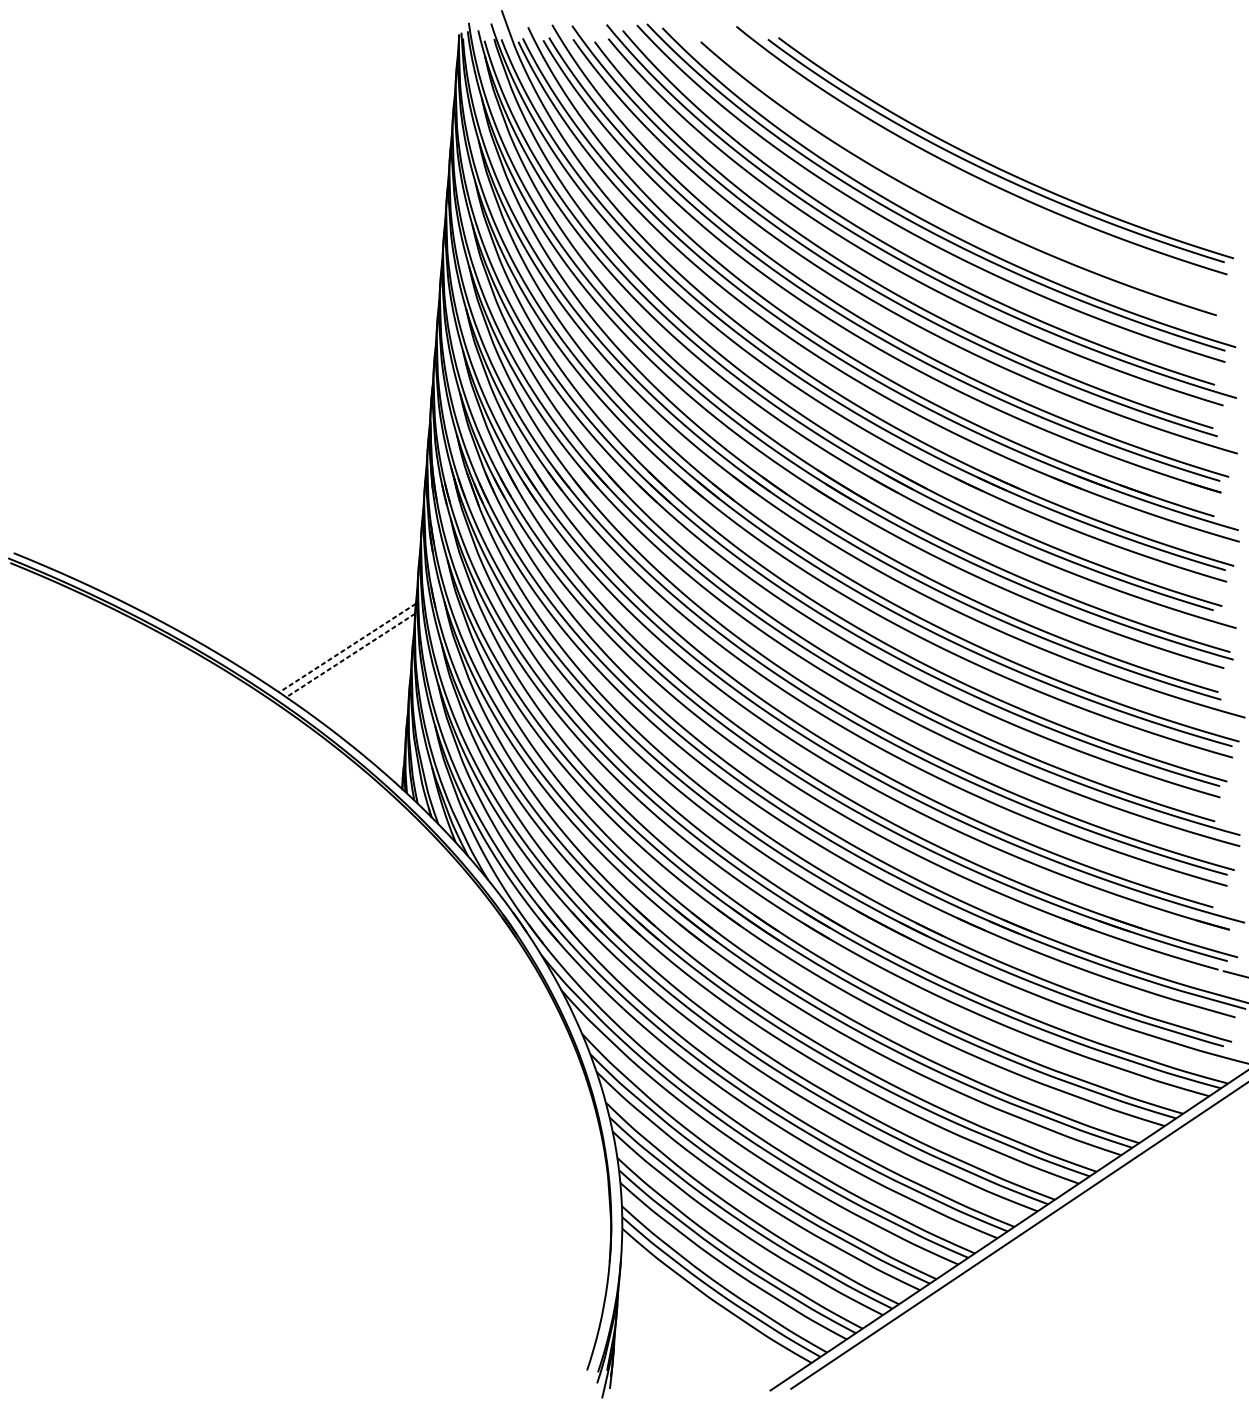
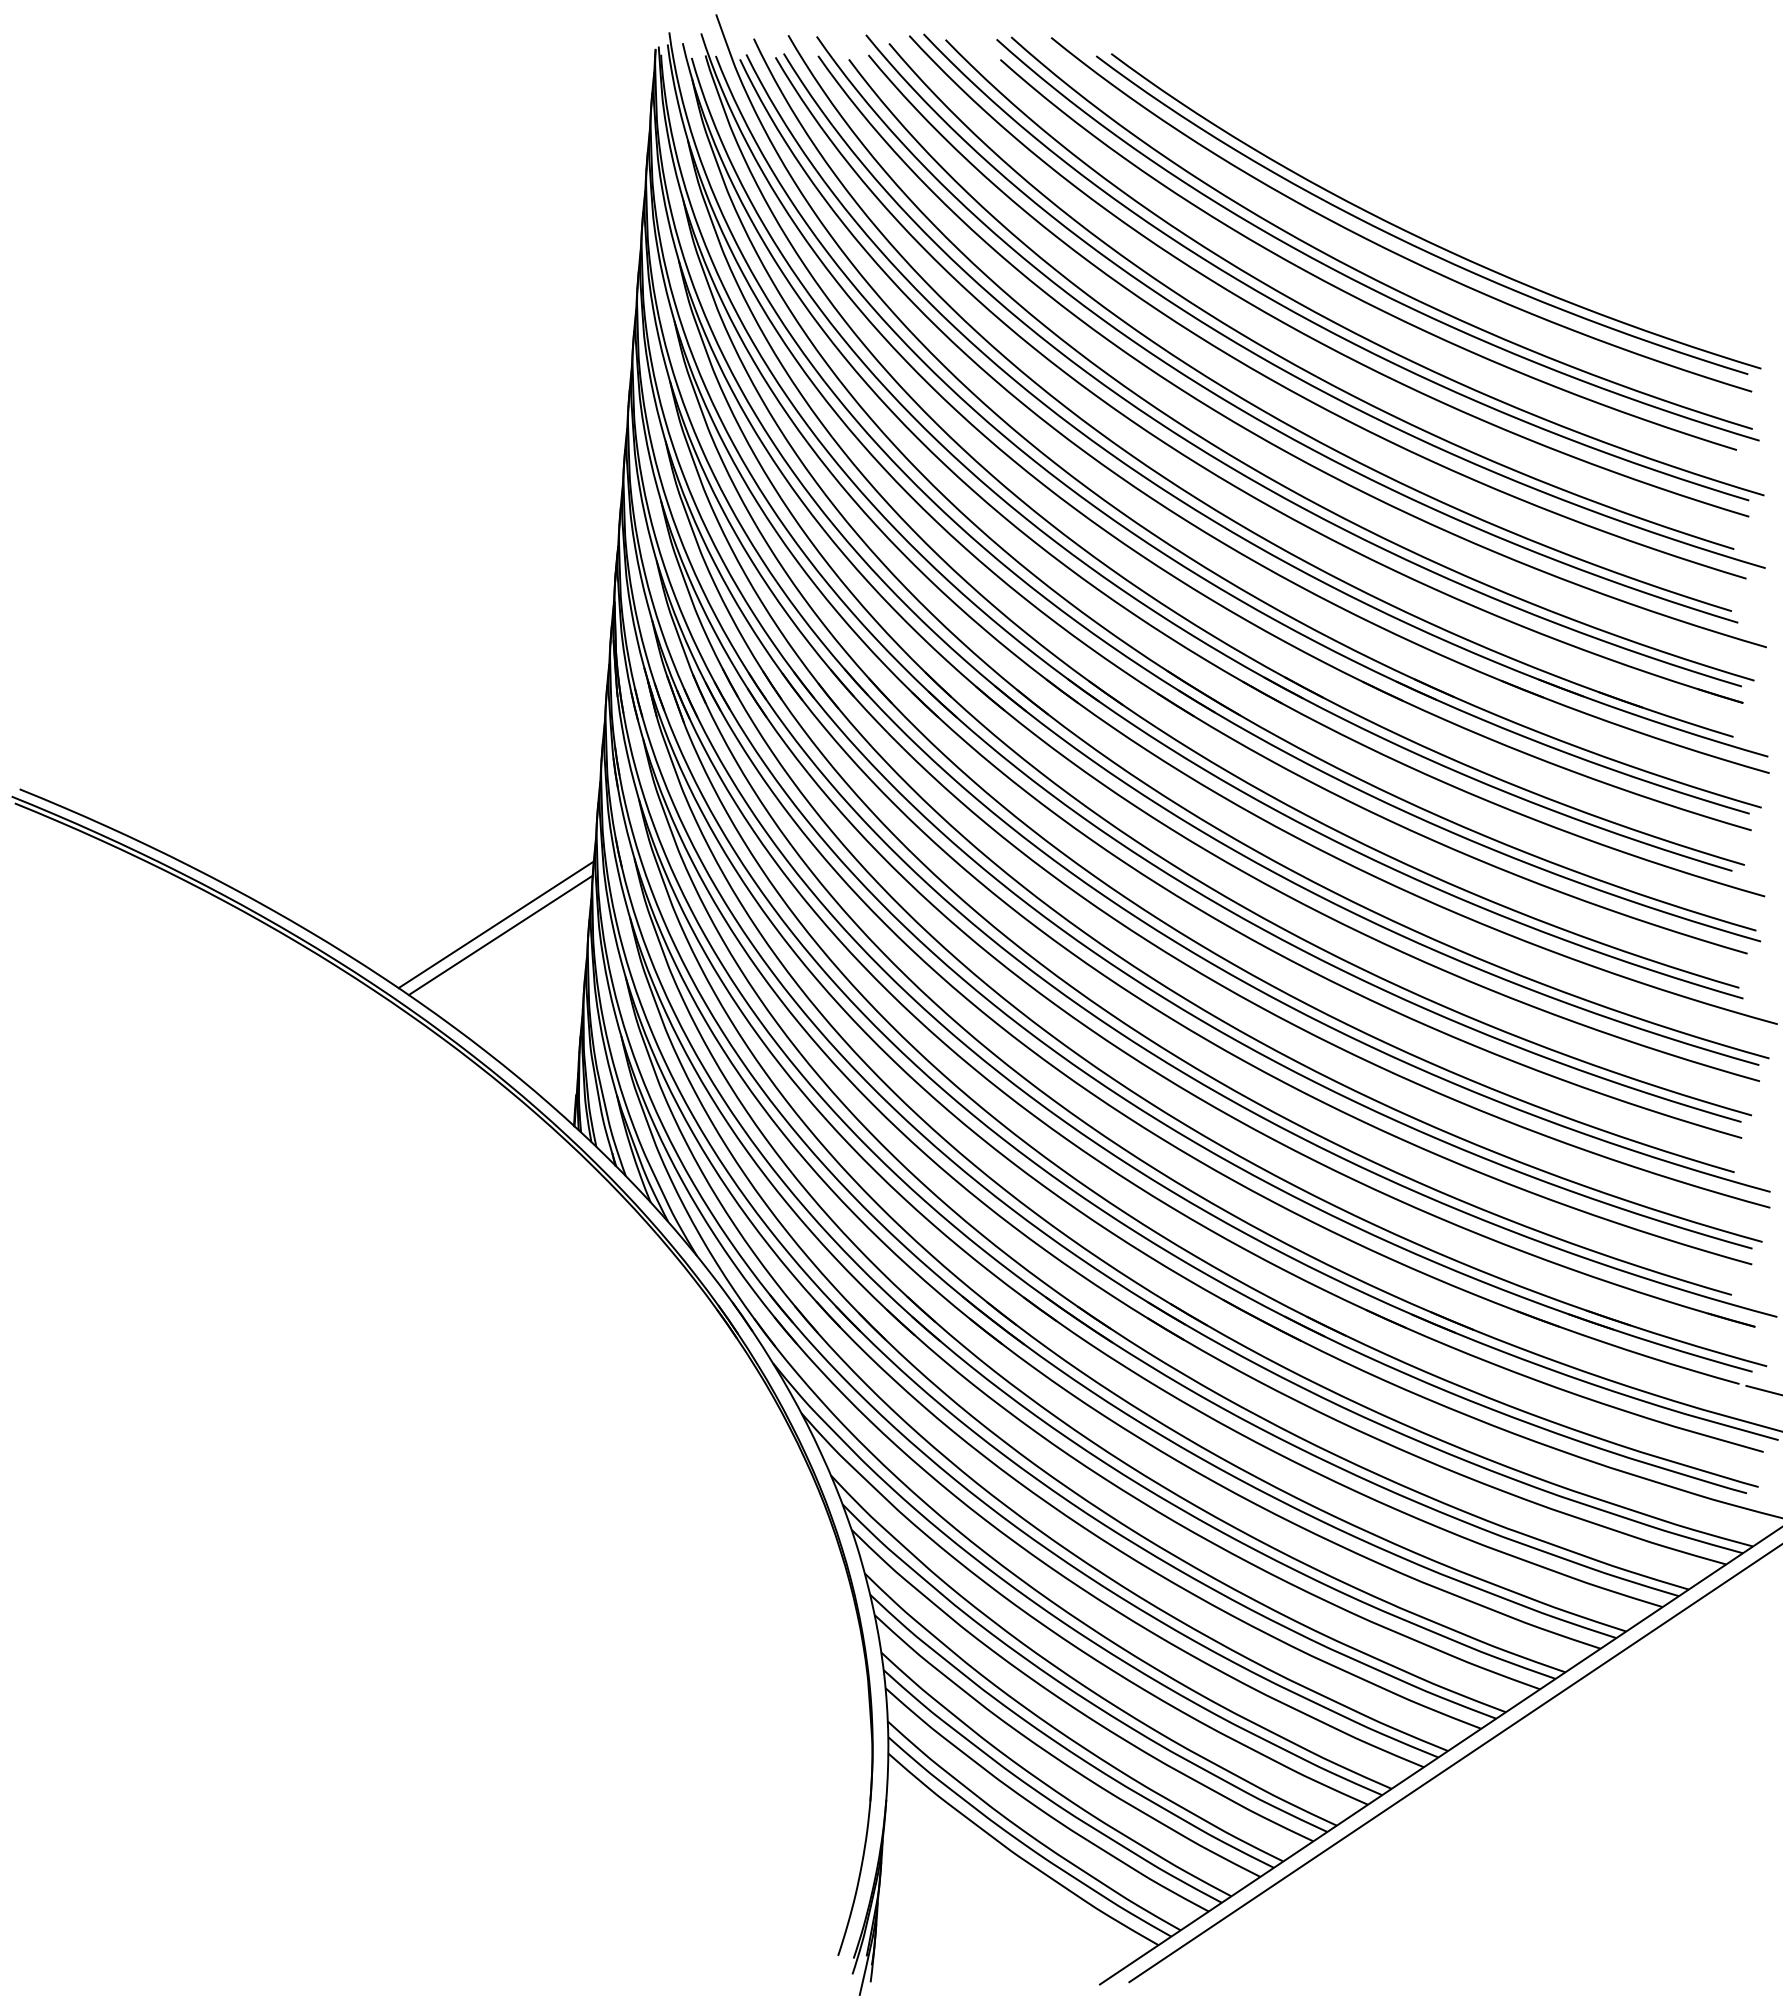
part: (953, 190) -> (1361, 271), added
line: (347, 648) -> (495, 925), dashed -> solid
line: (350, 655) -> (500, 935), dashed -> solid

